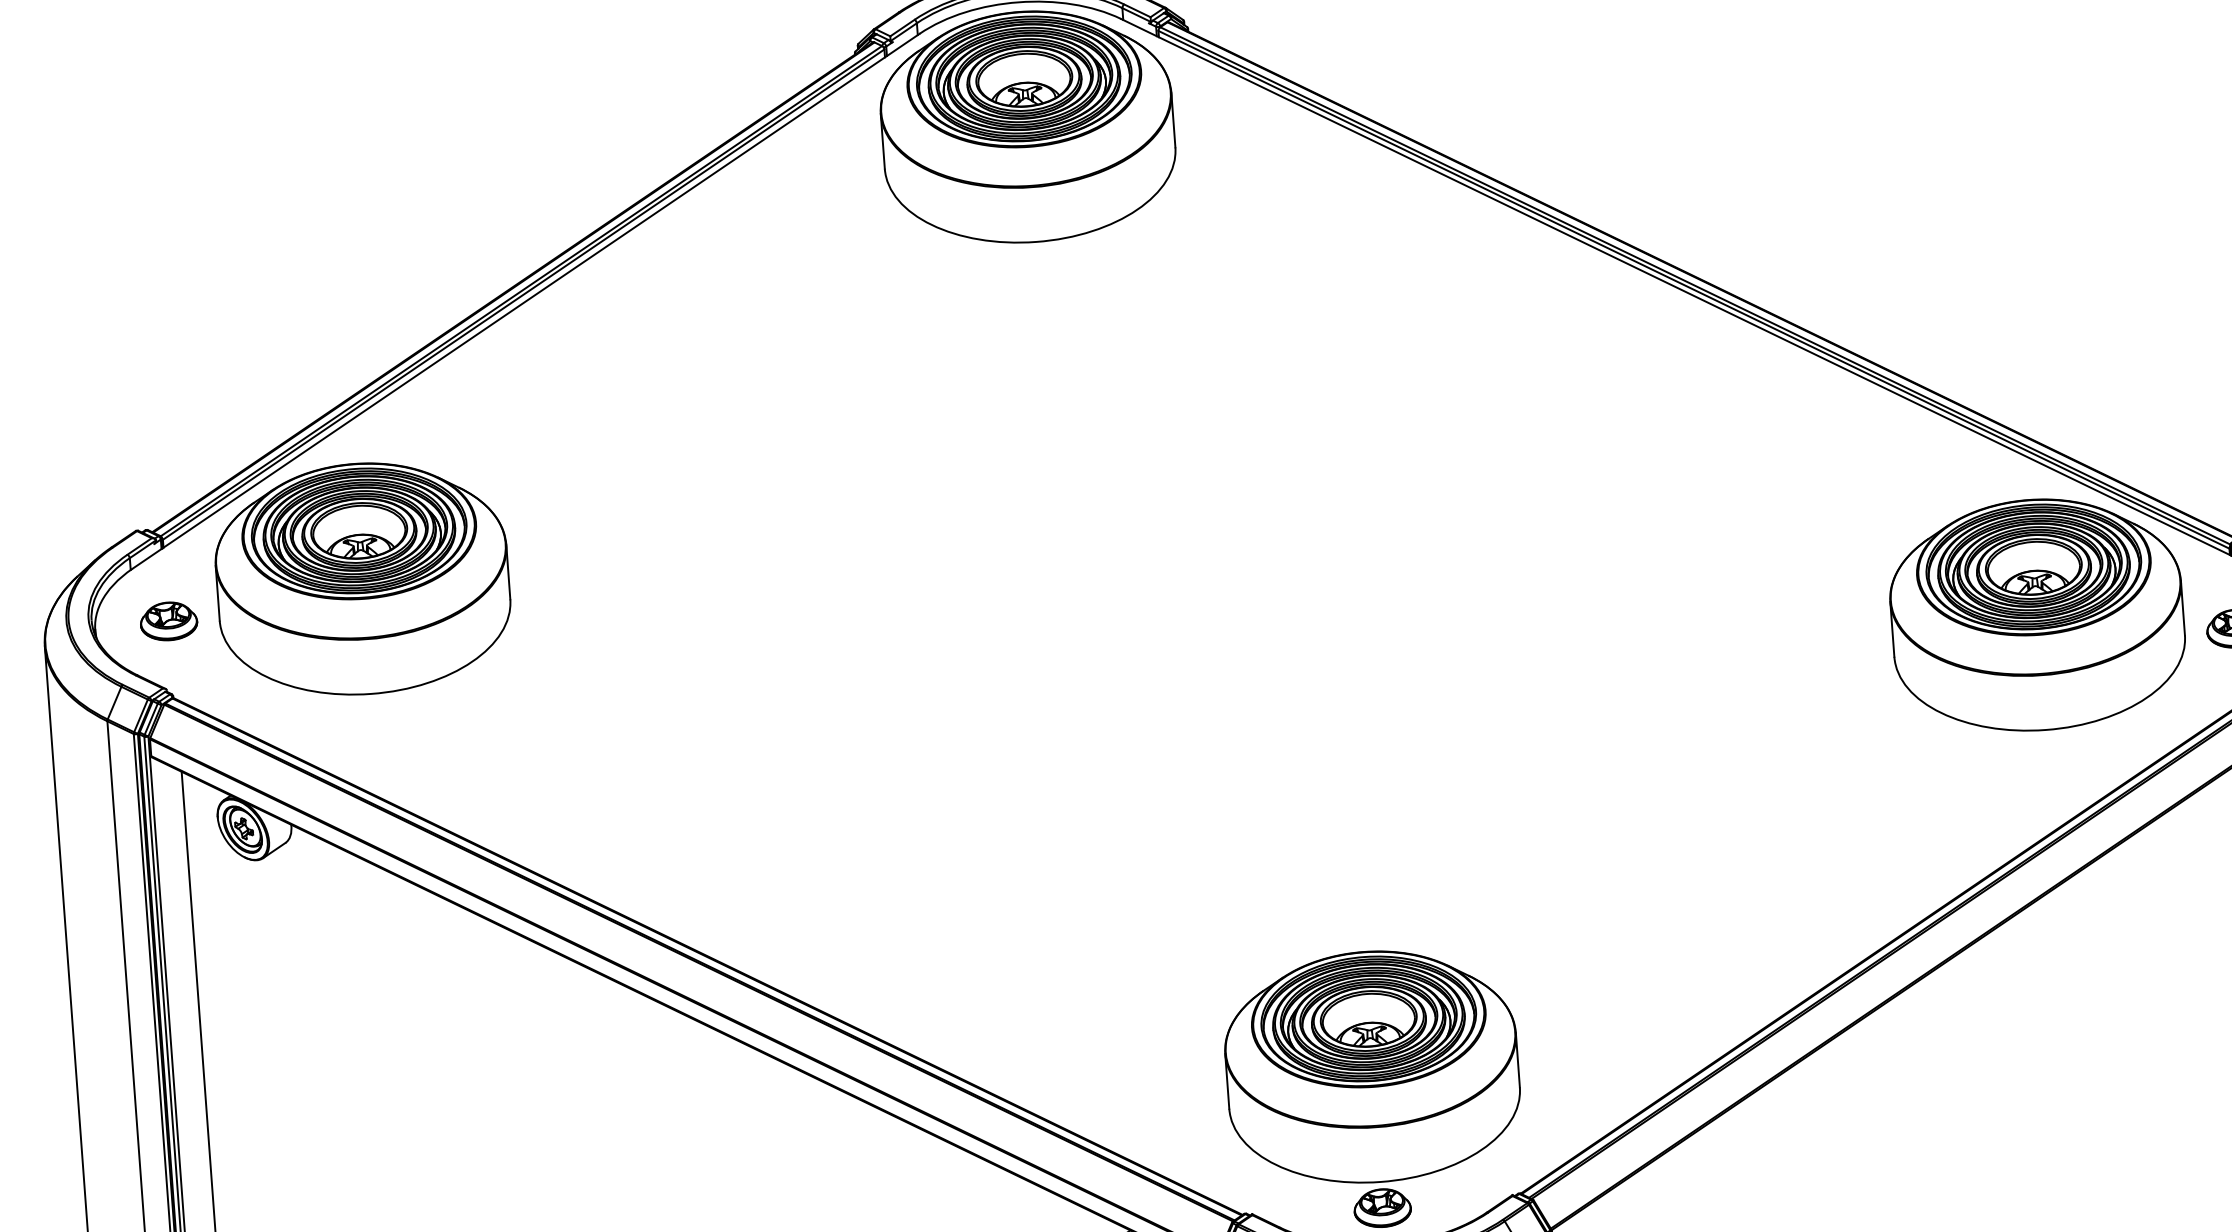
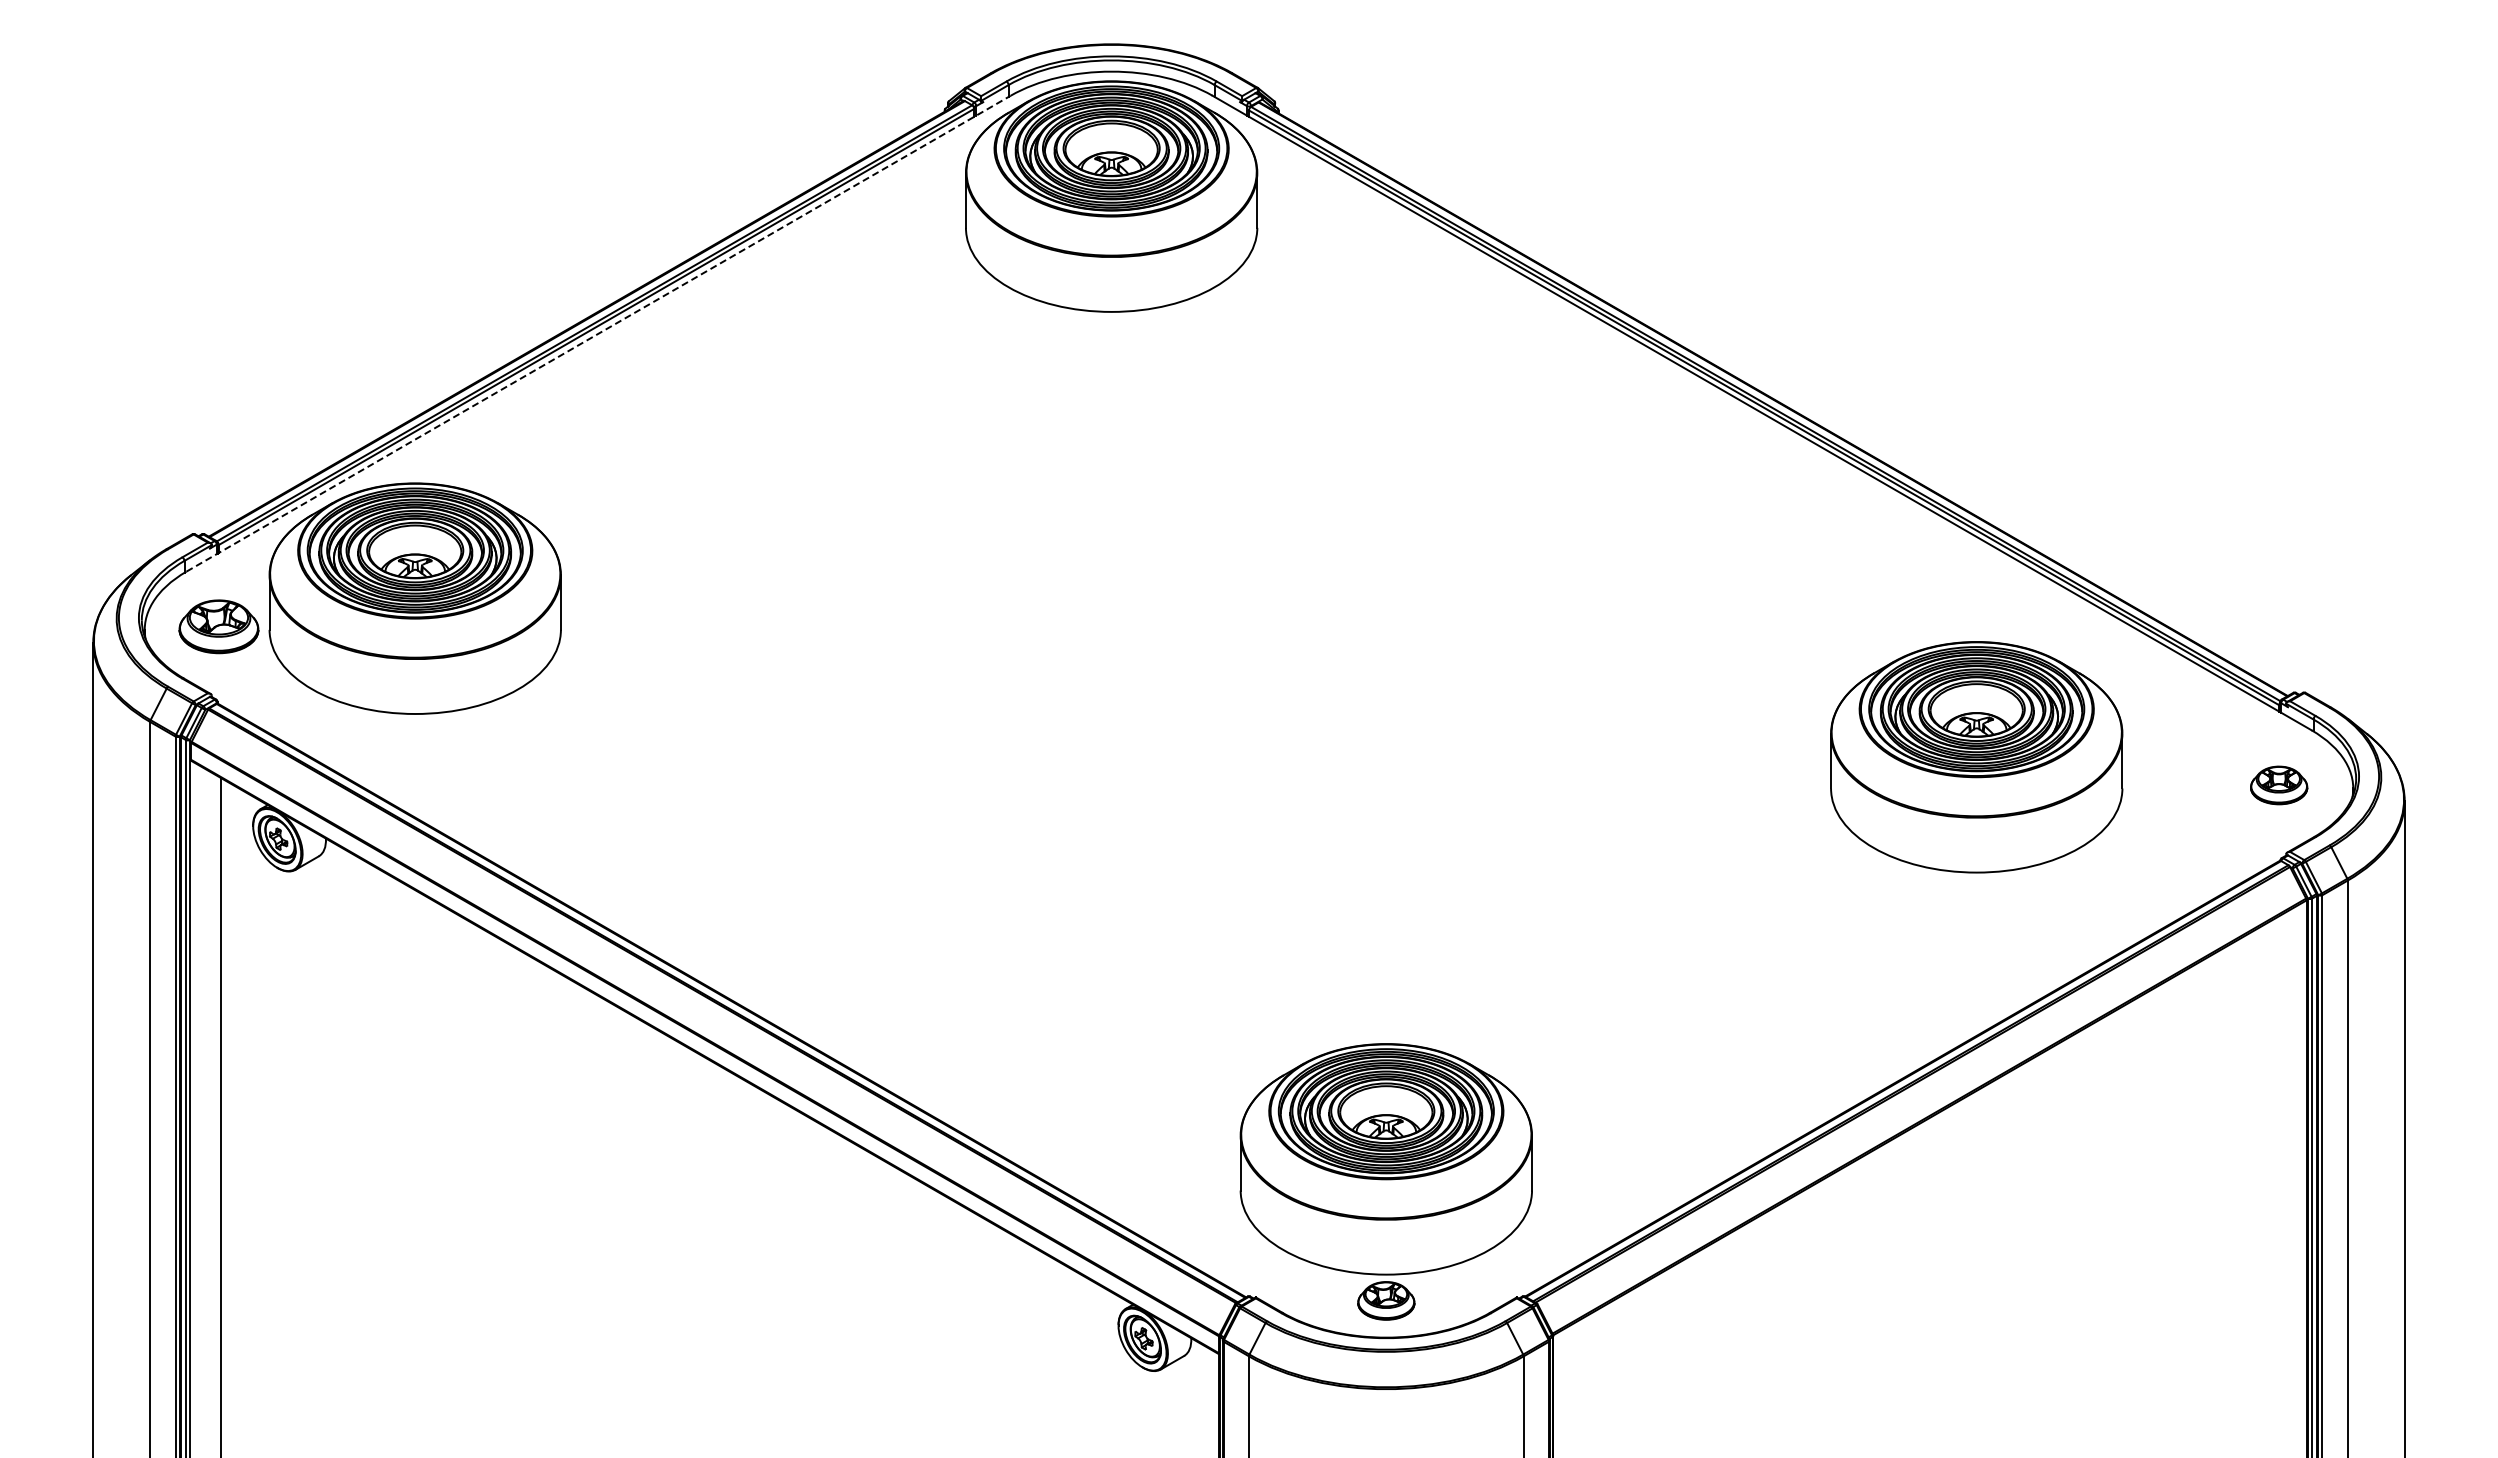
line: (526, 301) -> (598, 333), solid -> dashed
part: (2037, 615) -> (1976, 757), moved
part: (168, 621) -> (218, 626), size x1.4

